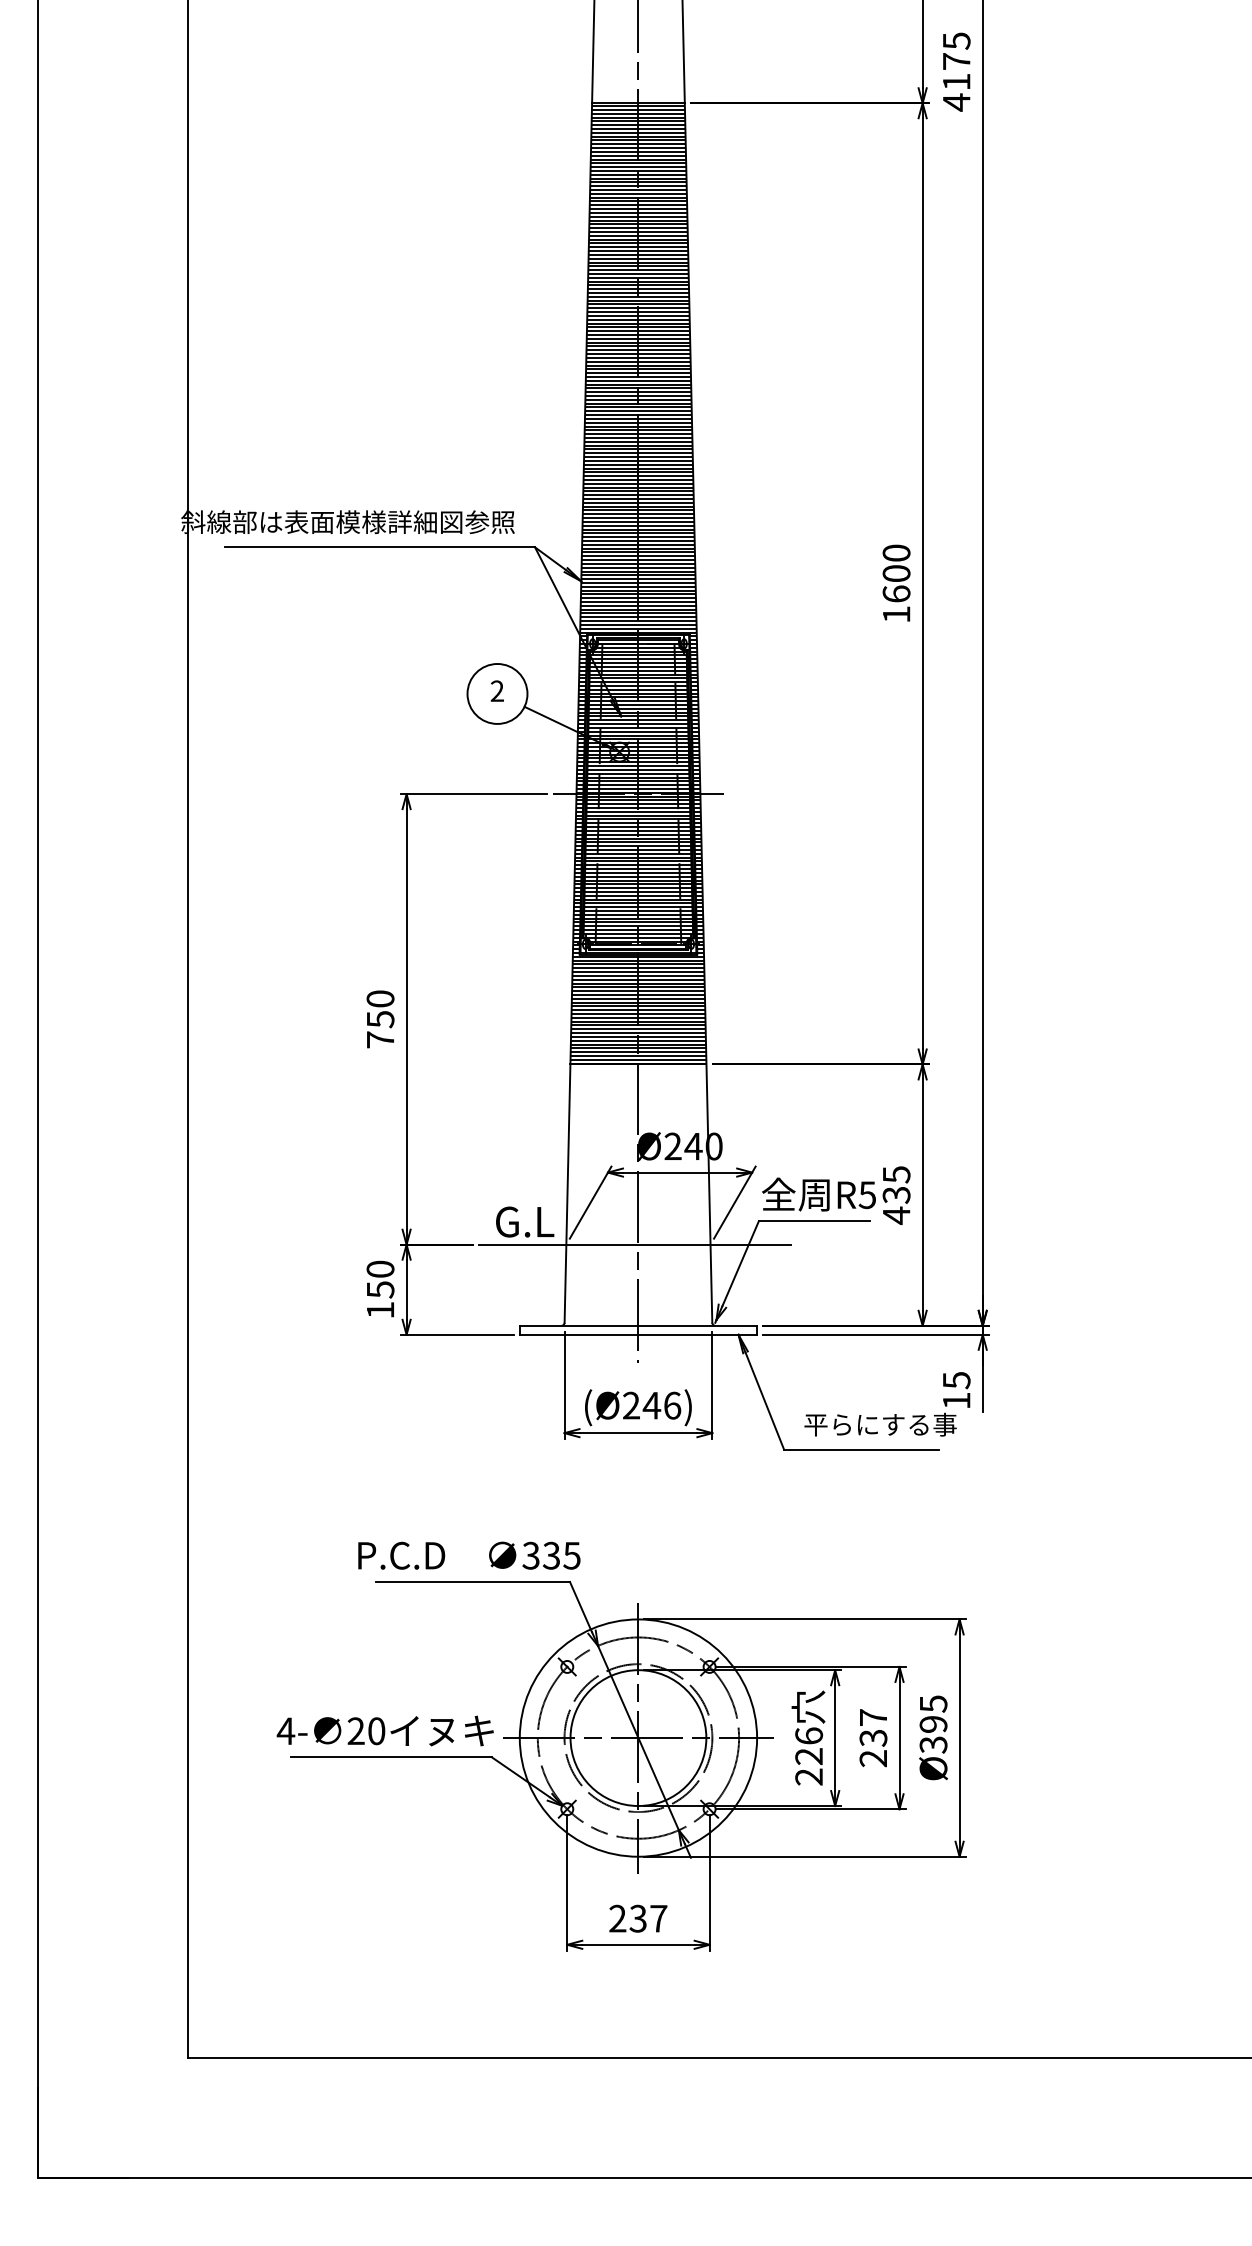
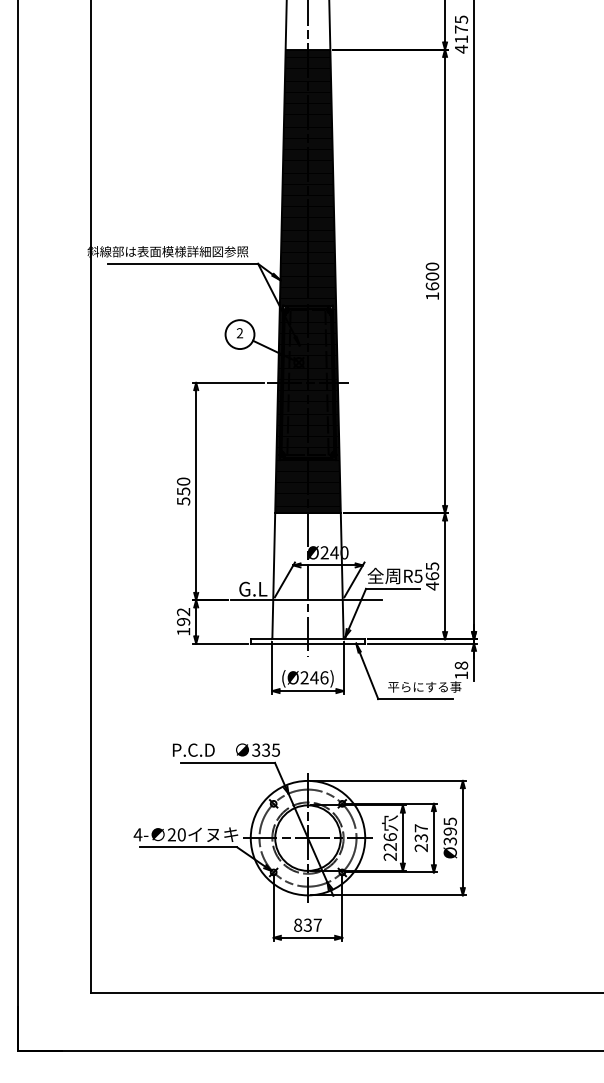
text: (380, 1040) -> (183, 501), 750 -> 550
text: (896, 1195) -> (432, 576), 435 -> 465
text: (380, 1280) -> (183, 617), 150 -> 192
text: (954, 1380) -> (460, 665), 15 -> 18
text: (618, 1917) -> (298, 924), 237 -> 837

